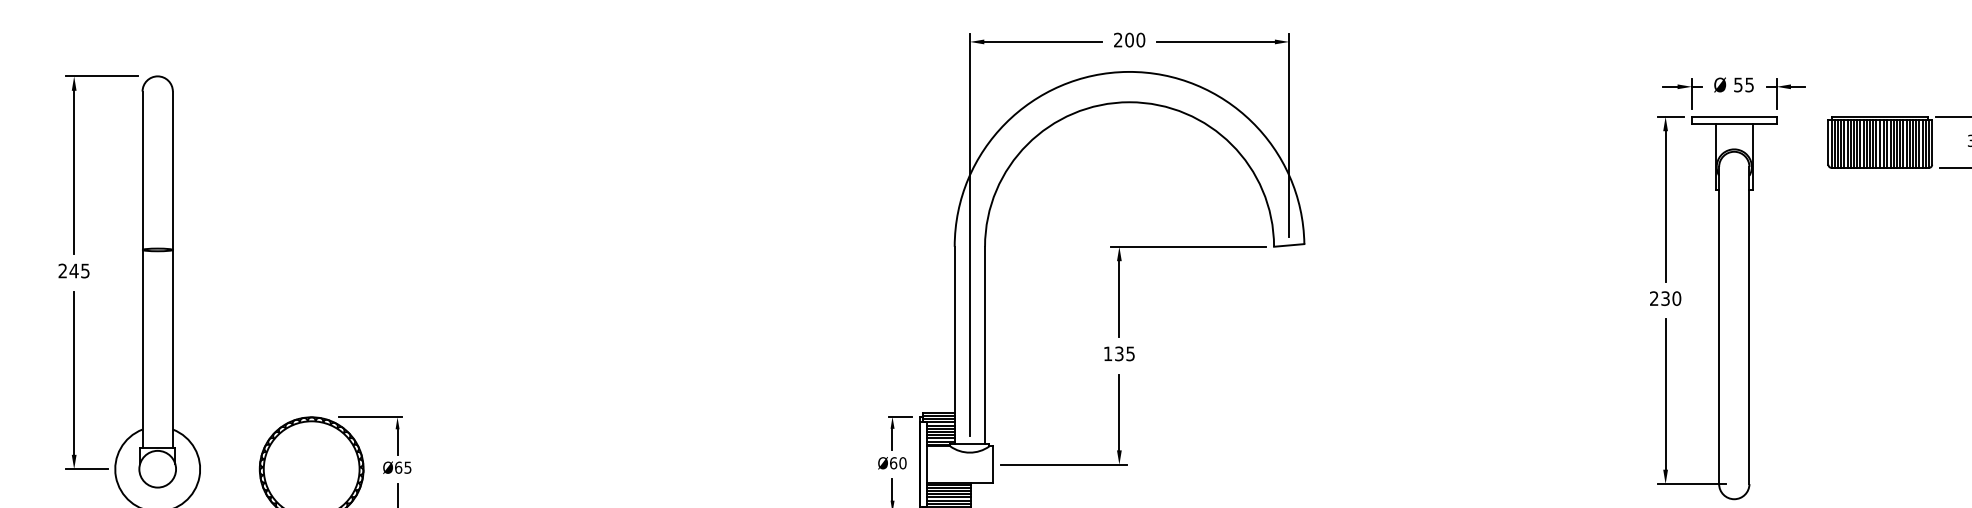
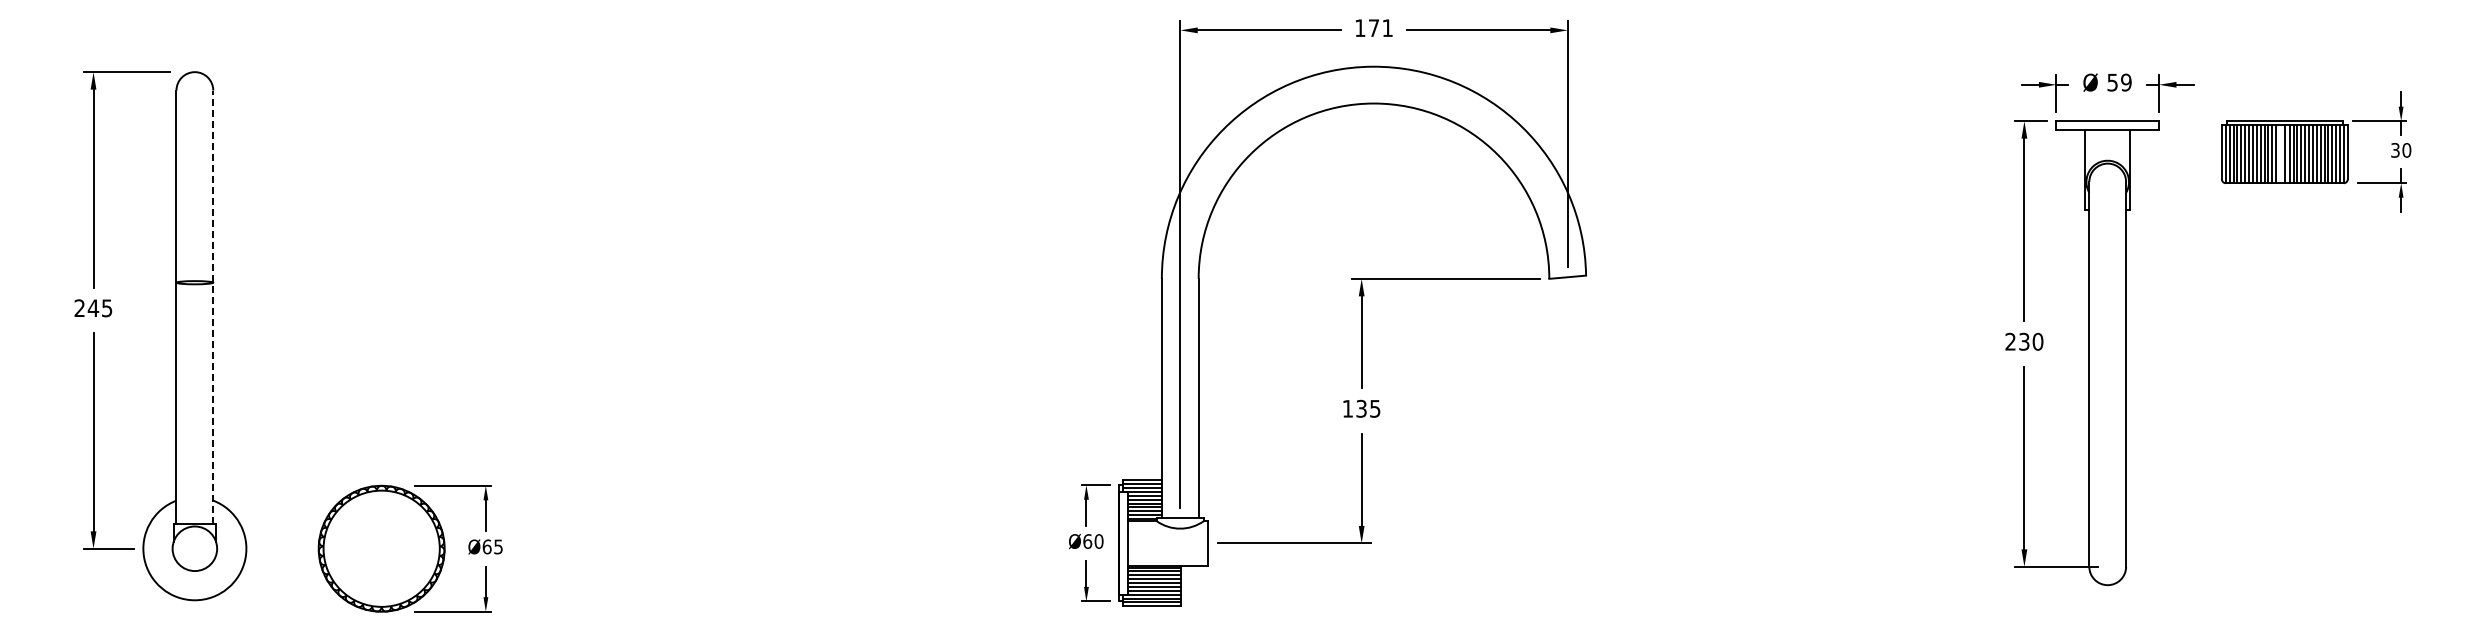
text: (1129, 40) -> (1374, 28), 200 -> 171
text: (1749, 84) -> (2126, 82), 55 -> 59
line: (1876, 144) -> (2280, 154), removed
line: (173, 270) -> (213, 307), solid -> dashed

